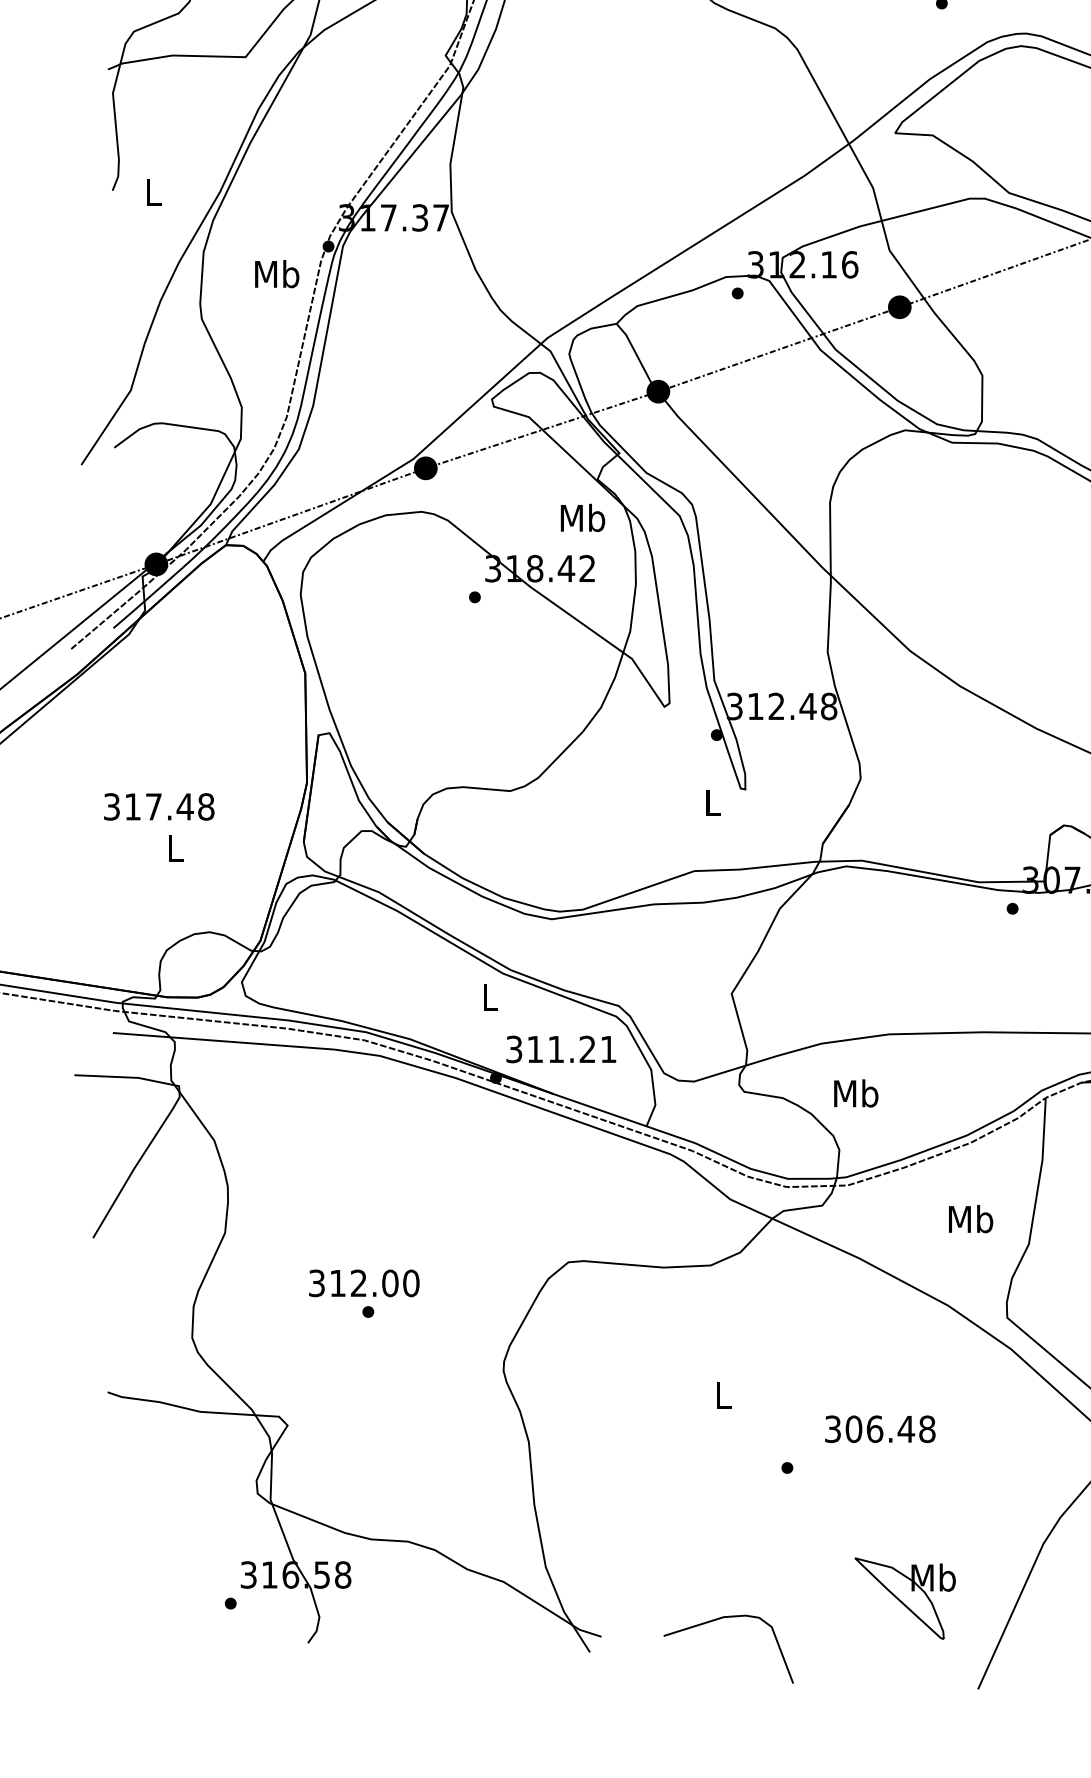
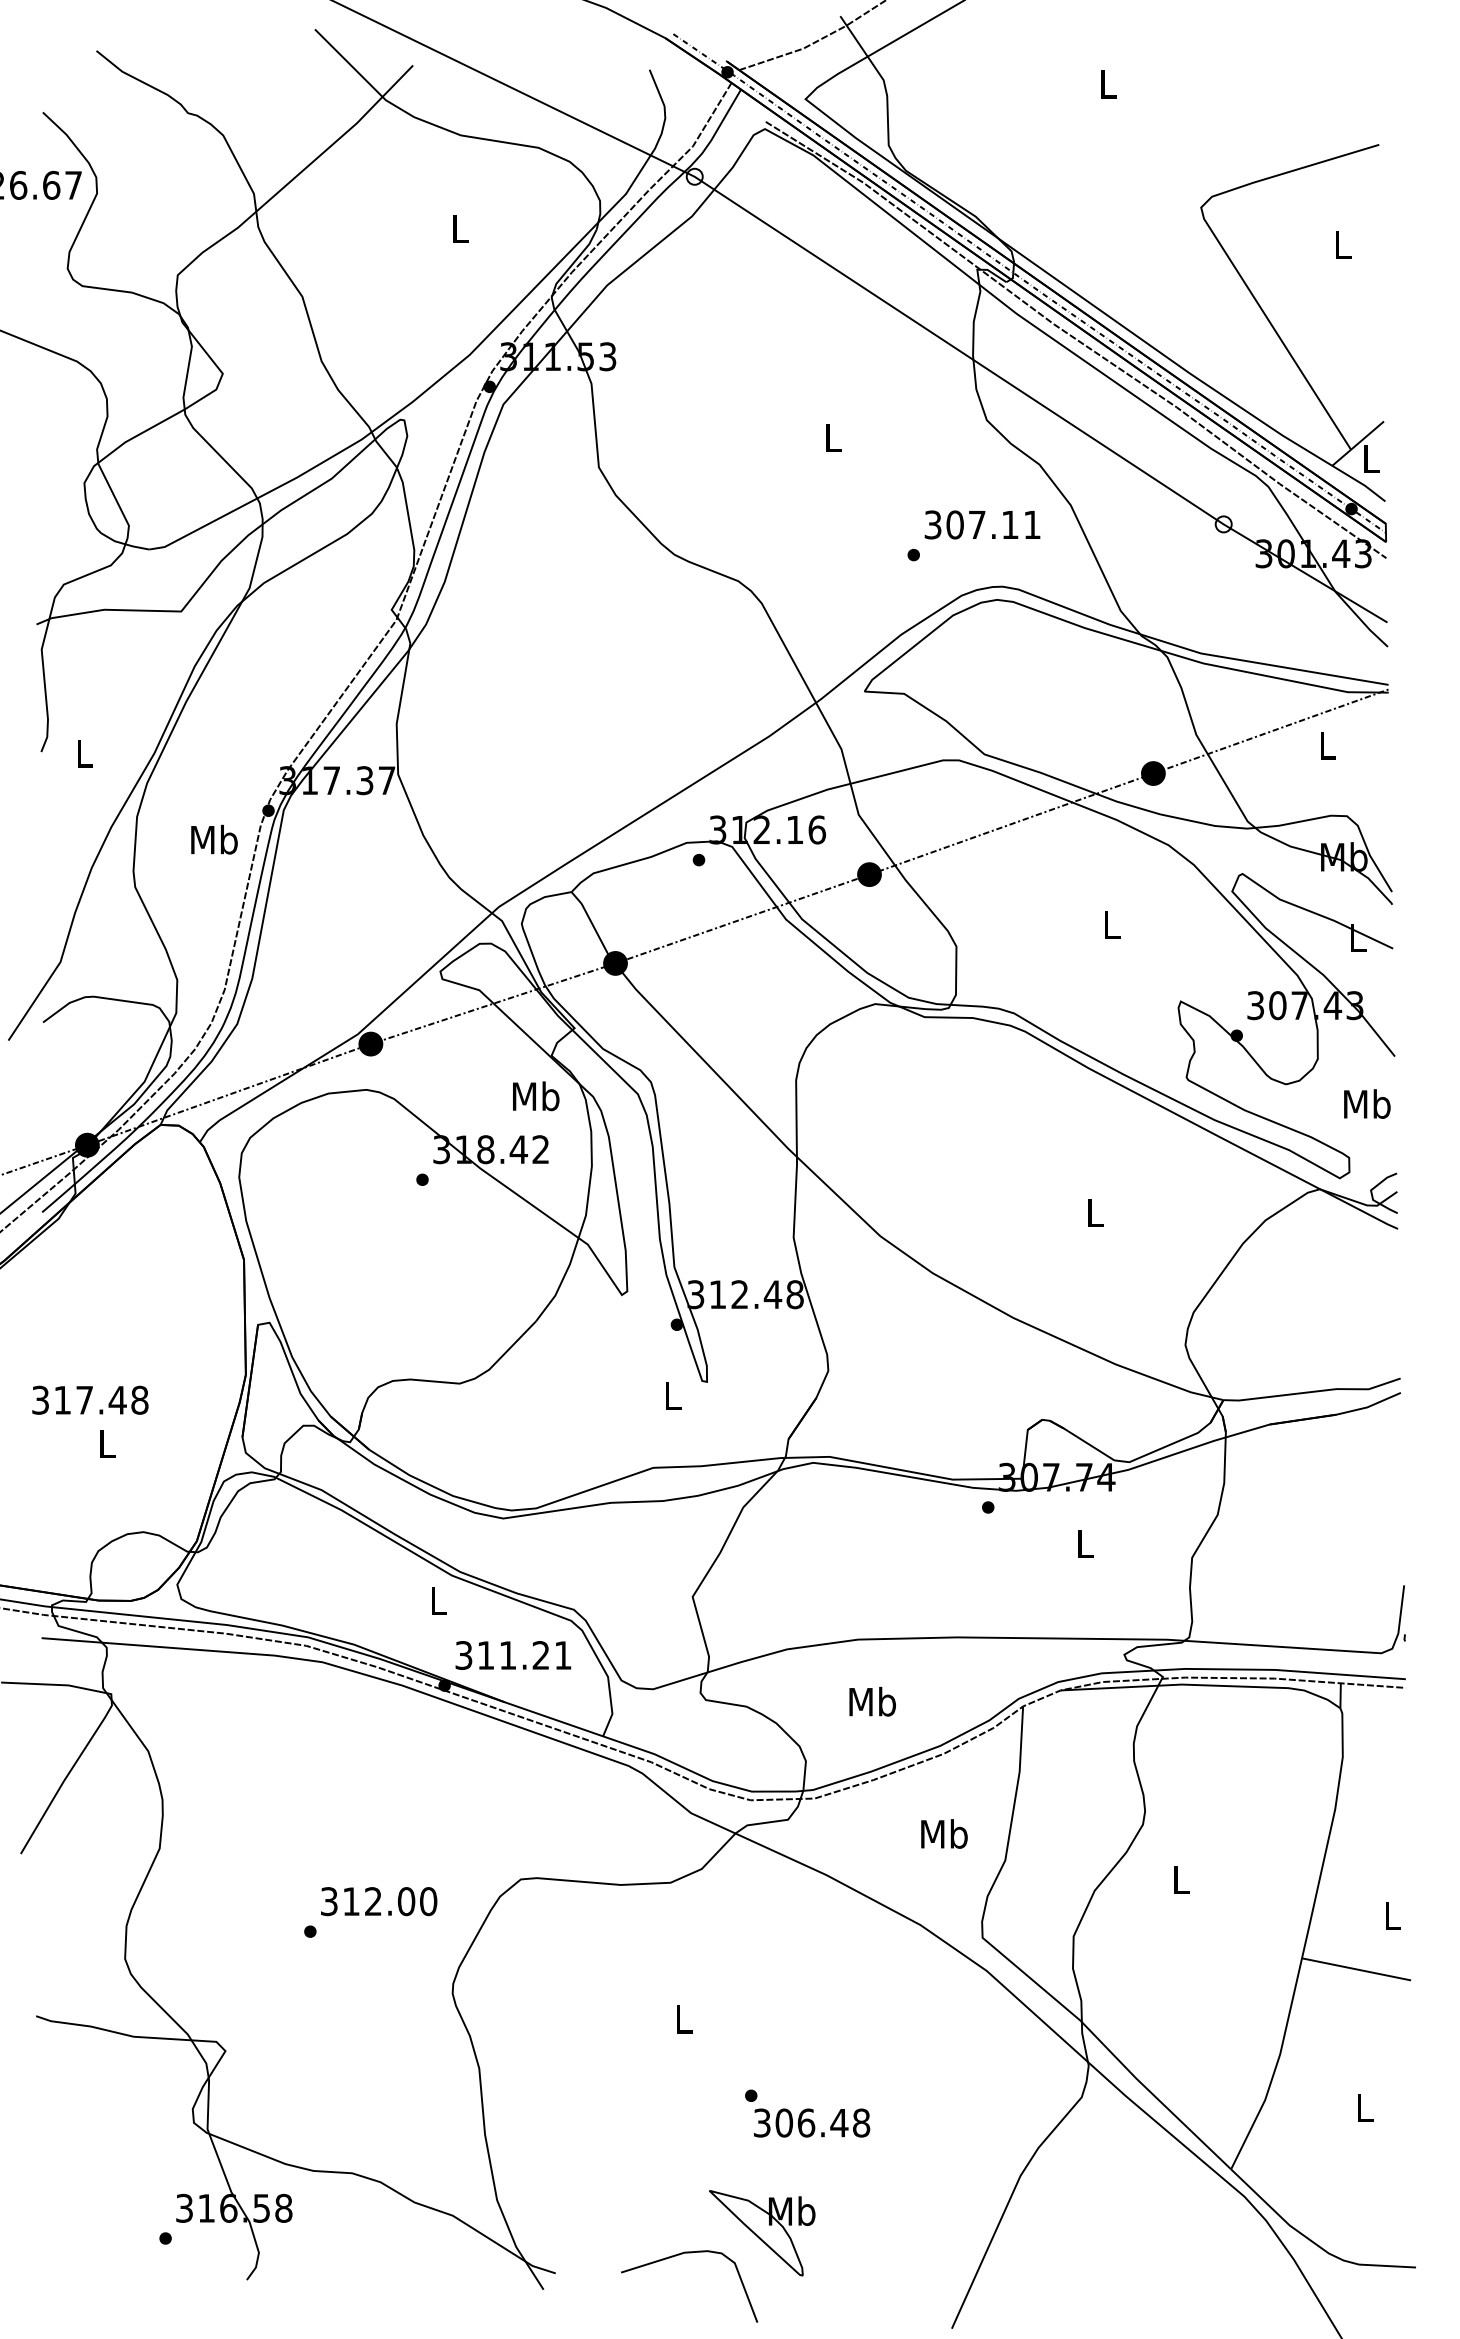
text: (856, 1093) -> (872, 1701), moved
text: (364, 1283) -> (379, 1901), moved
text: (880, 1428) -> (812, 2122), moved
part: (905, 1598) -> (762, 2233), moved

